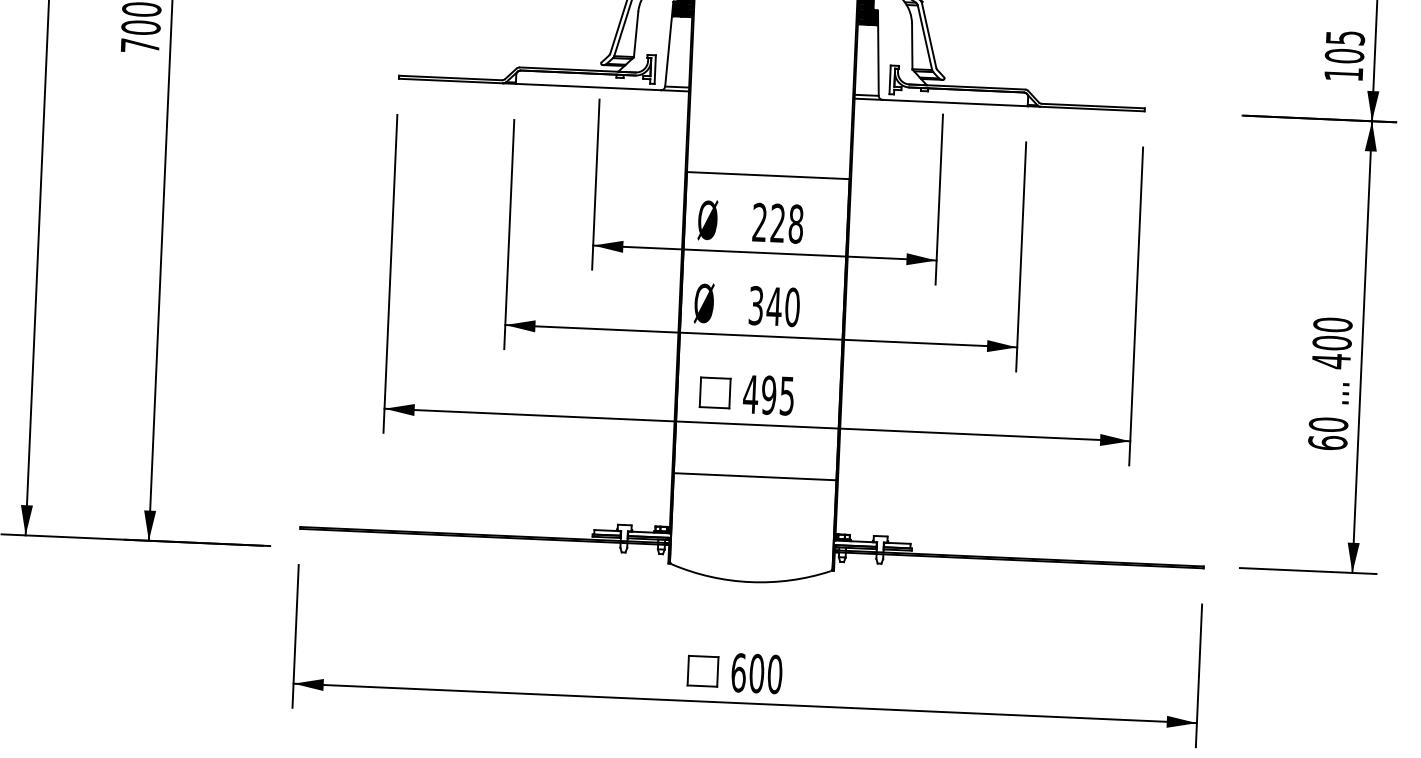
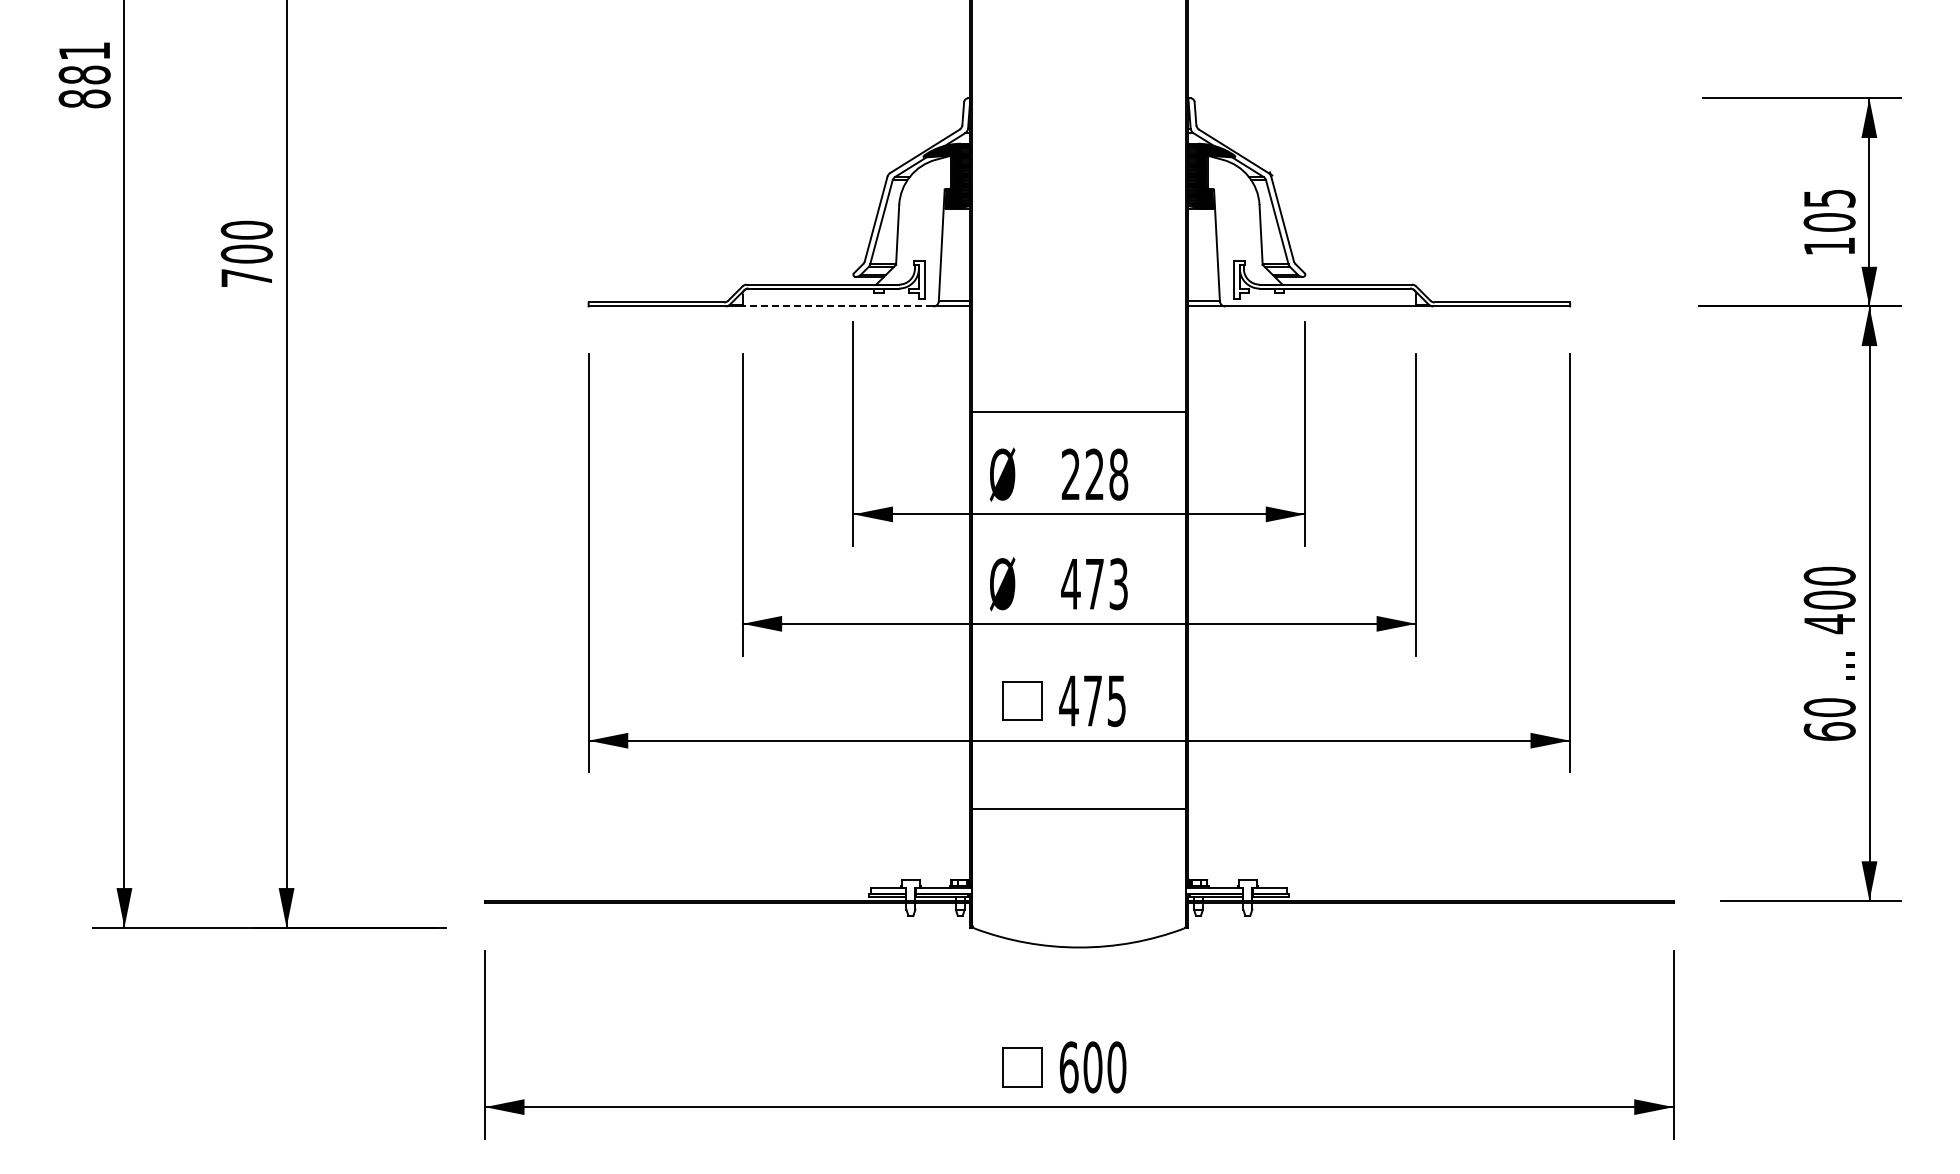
line: (588, 87) -> (837, 306), solid -> dashed
text: (774, 306) -> (1094, 584), 340 -> 473
text: (768, 395) -> (1092, 701), 495 -> 475

